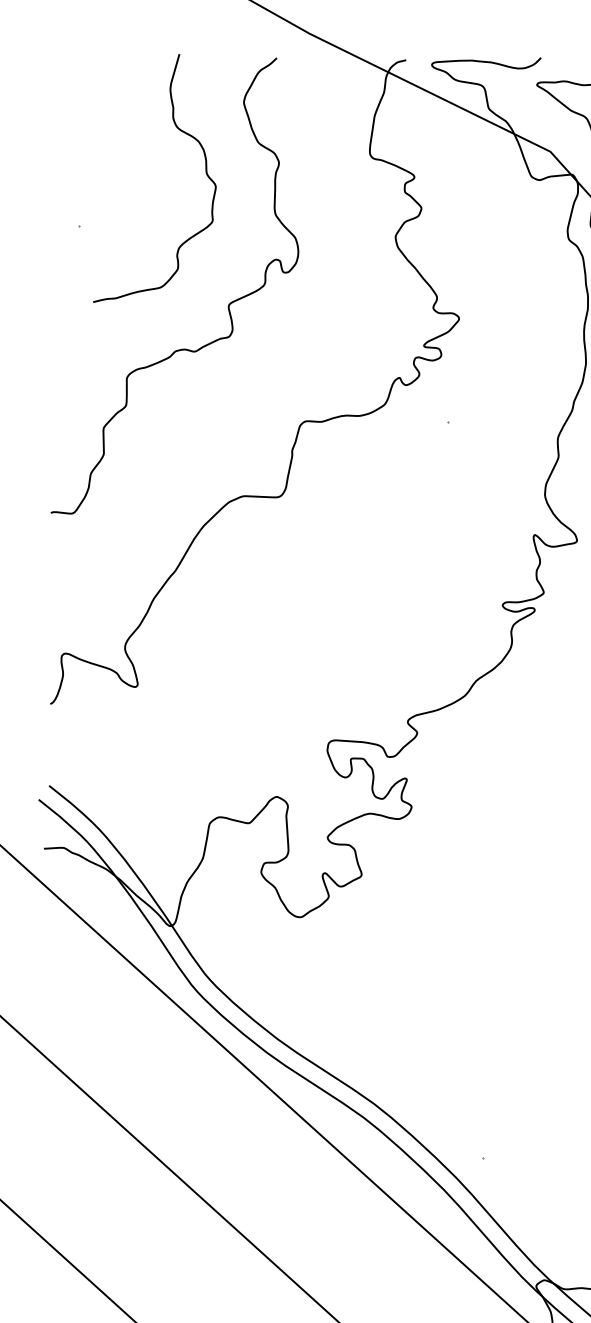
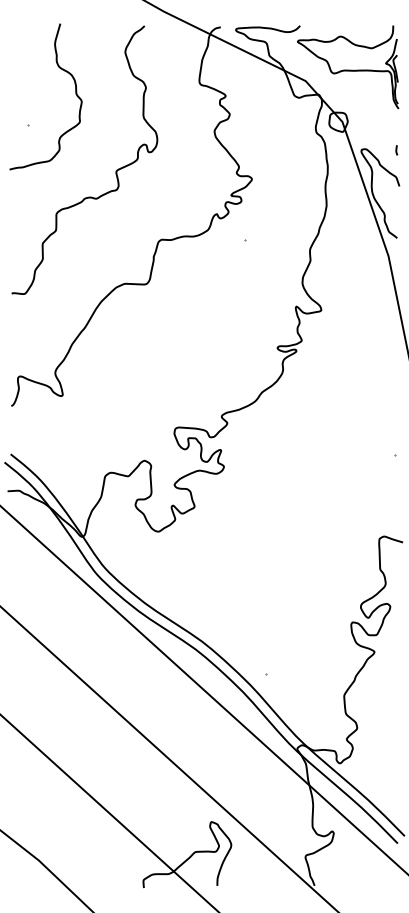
curve: (205, 174) -> (75, 94), moved

